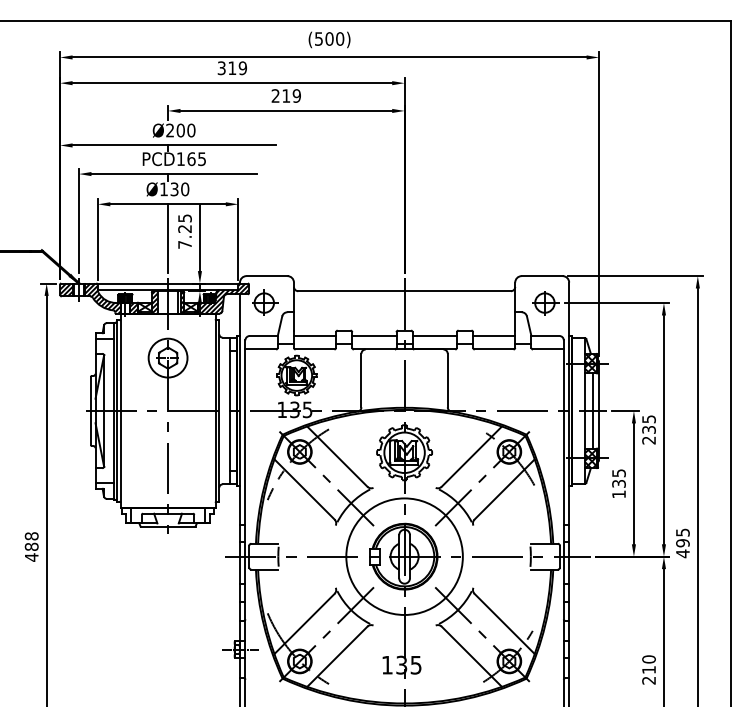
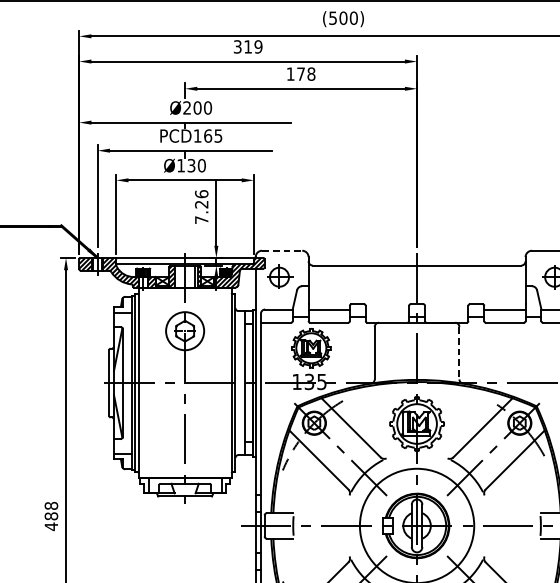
text: (285, 95) -> (300, 73), 219 -> 178
text: (184, 218) -> (201, 194), 7.25 -> 7.26
line: (168, 238) -> (185, 213), removed
line: (267, 276) -> (282, 251), solid -> dashed
line: (374, 336) -> (387, 309), removed
line: (434, 336) -> (446, 309), removed
line: (447, 380) -> (459, 353), solid -> dashed

